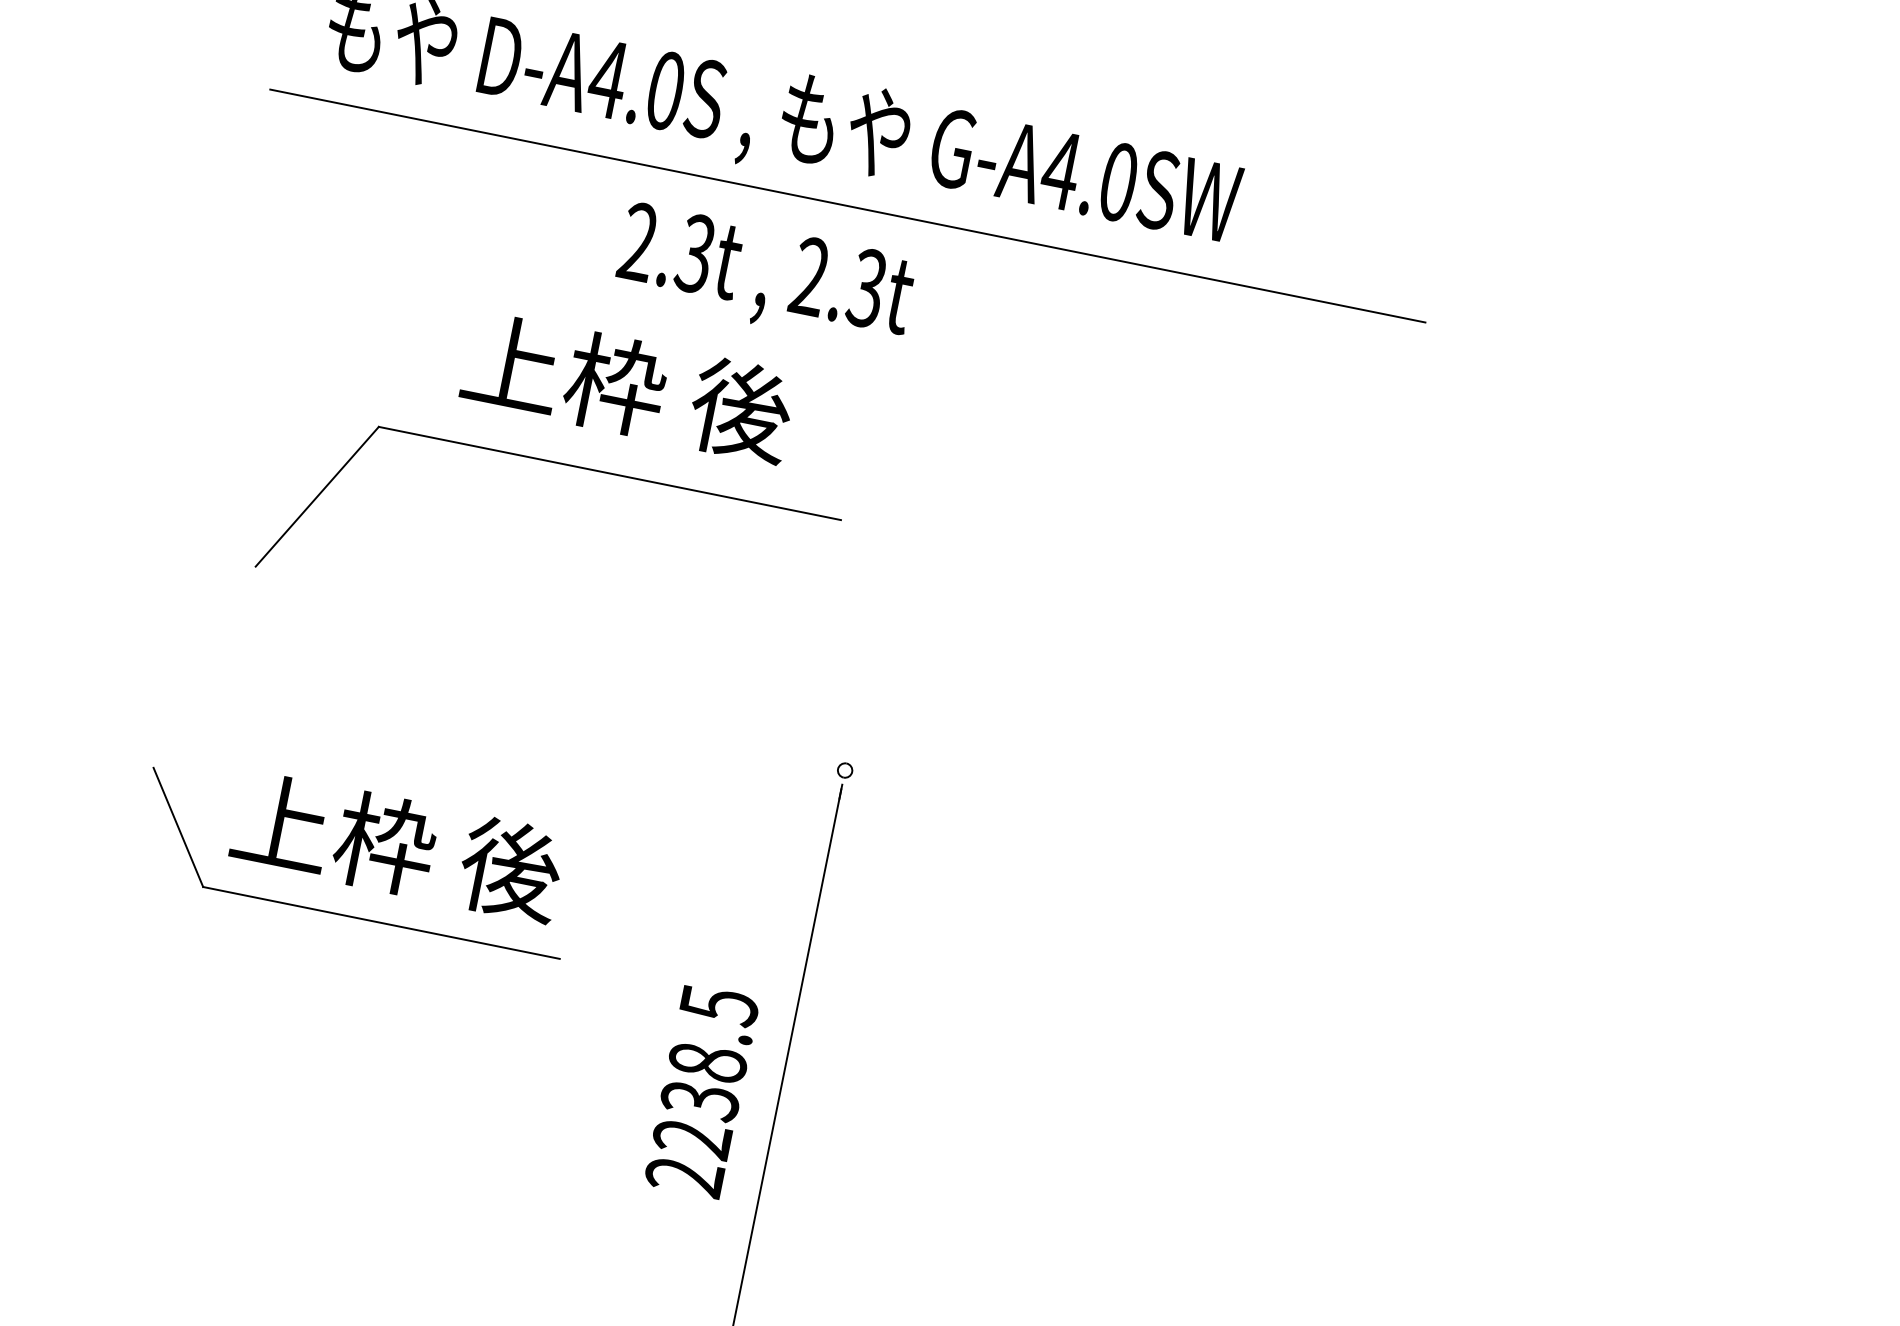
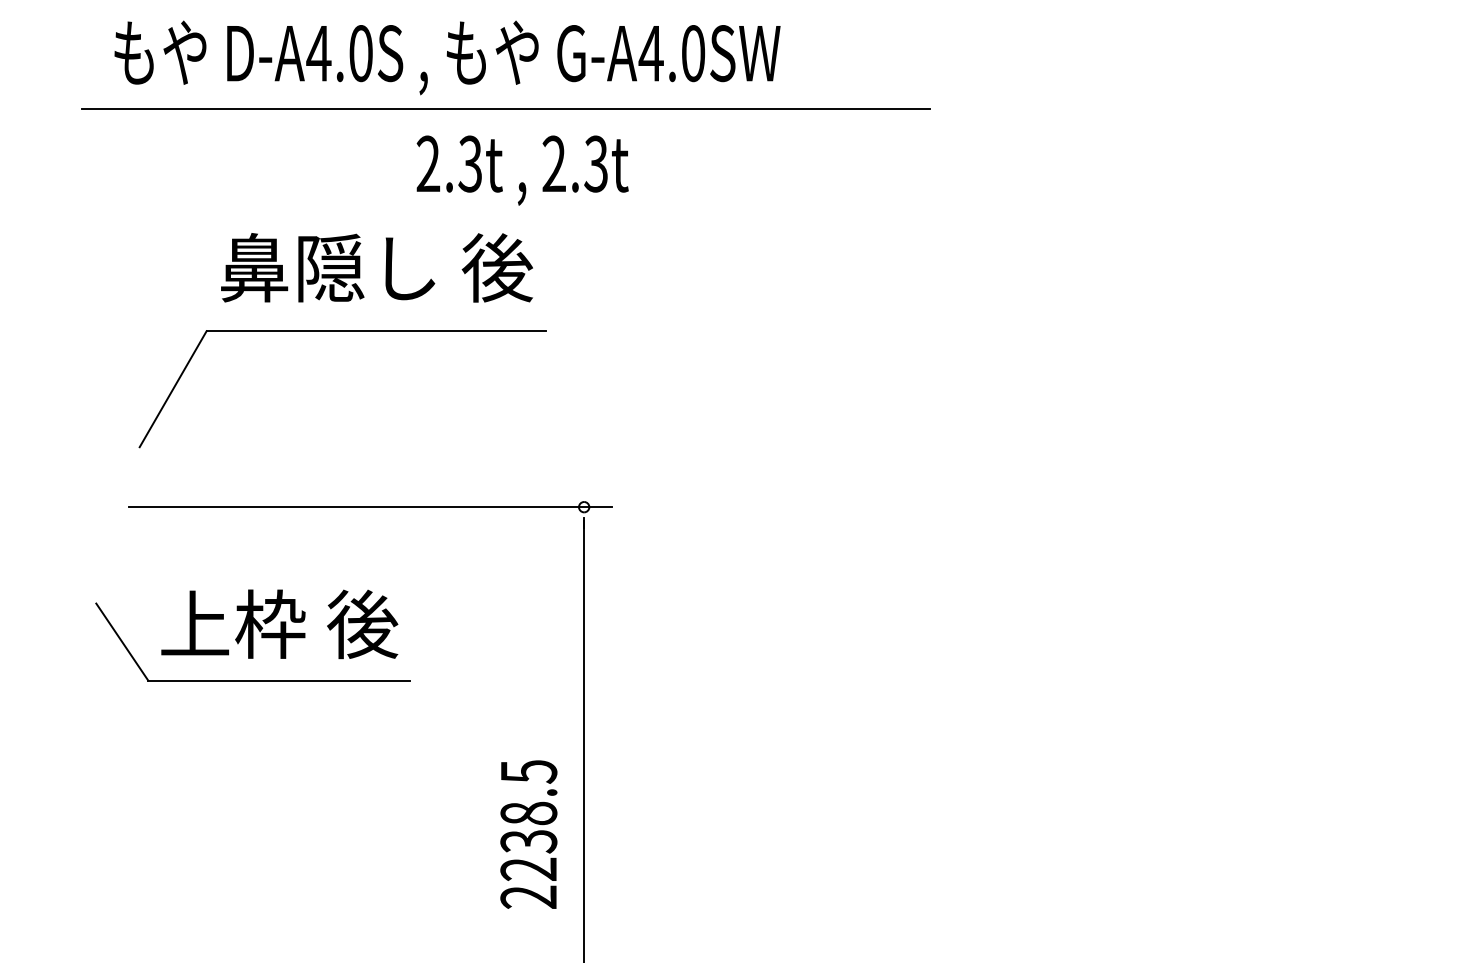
text: (764, 276) -> (522, 170), moved
text: (629, 387) -> (377, 267), 上枠 後 -> 鼻隠し 後
line: (552, 711) -> (369, 507), added
text: (701, 1091) -> (528, 834), moved

